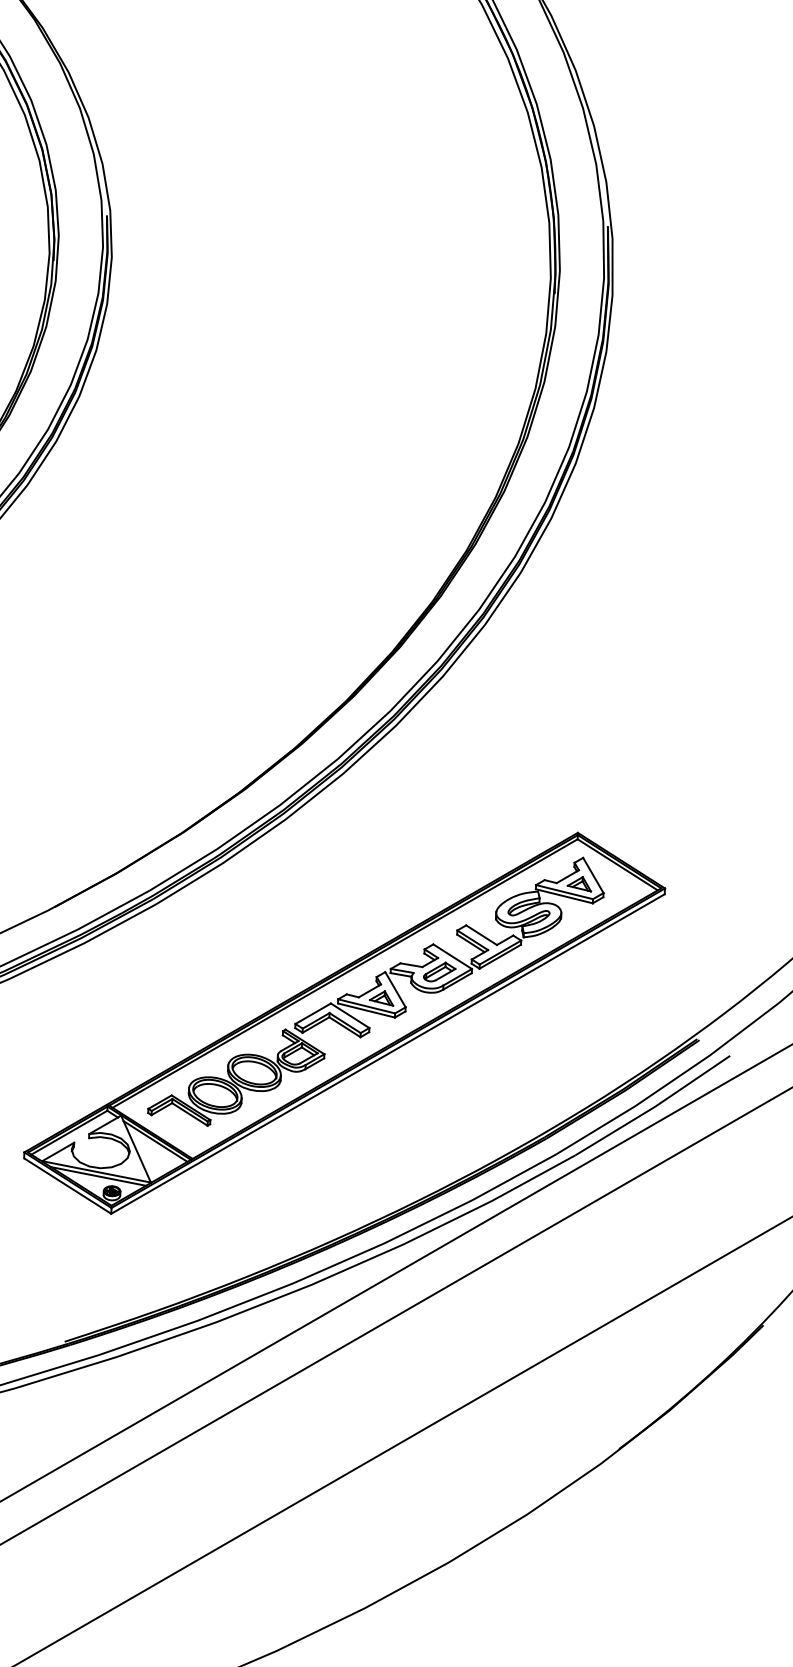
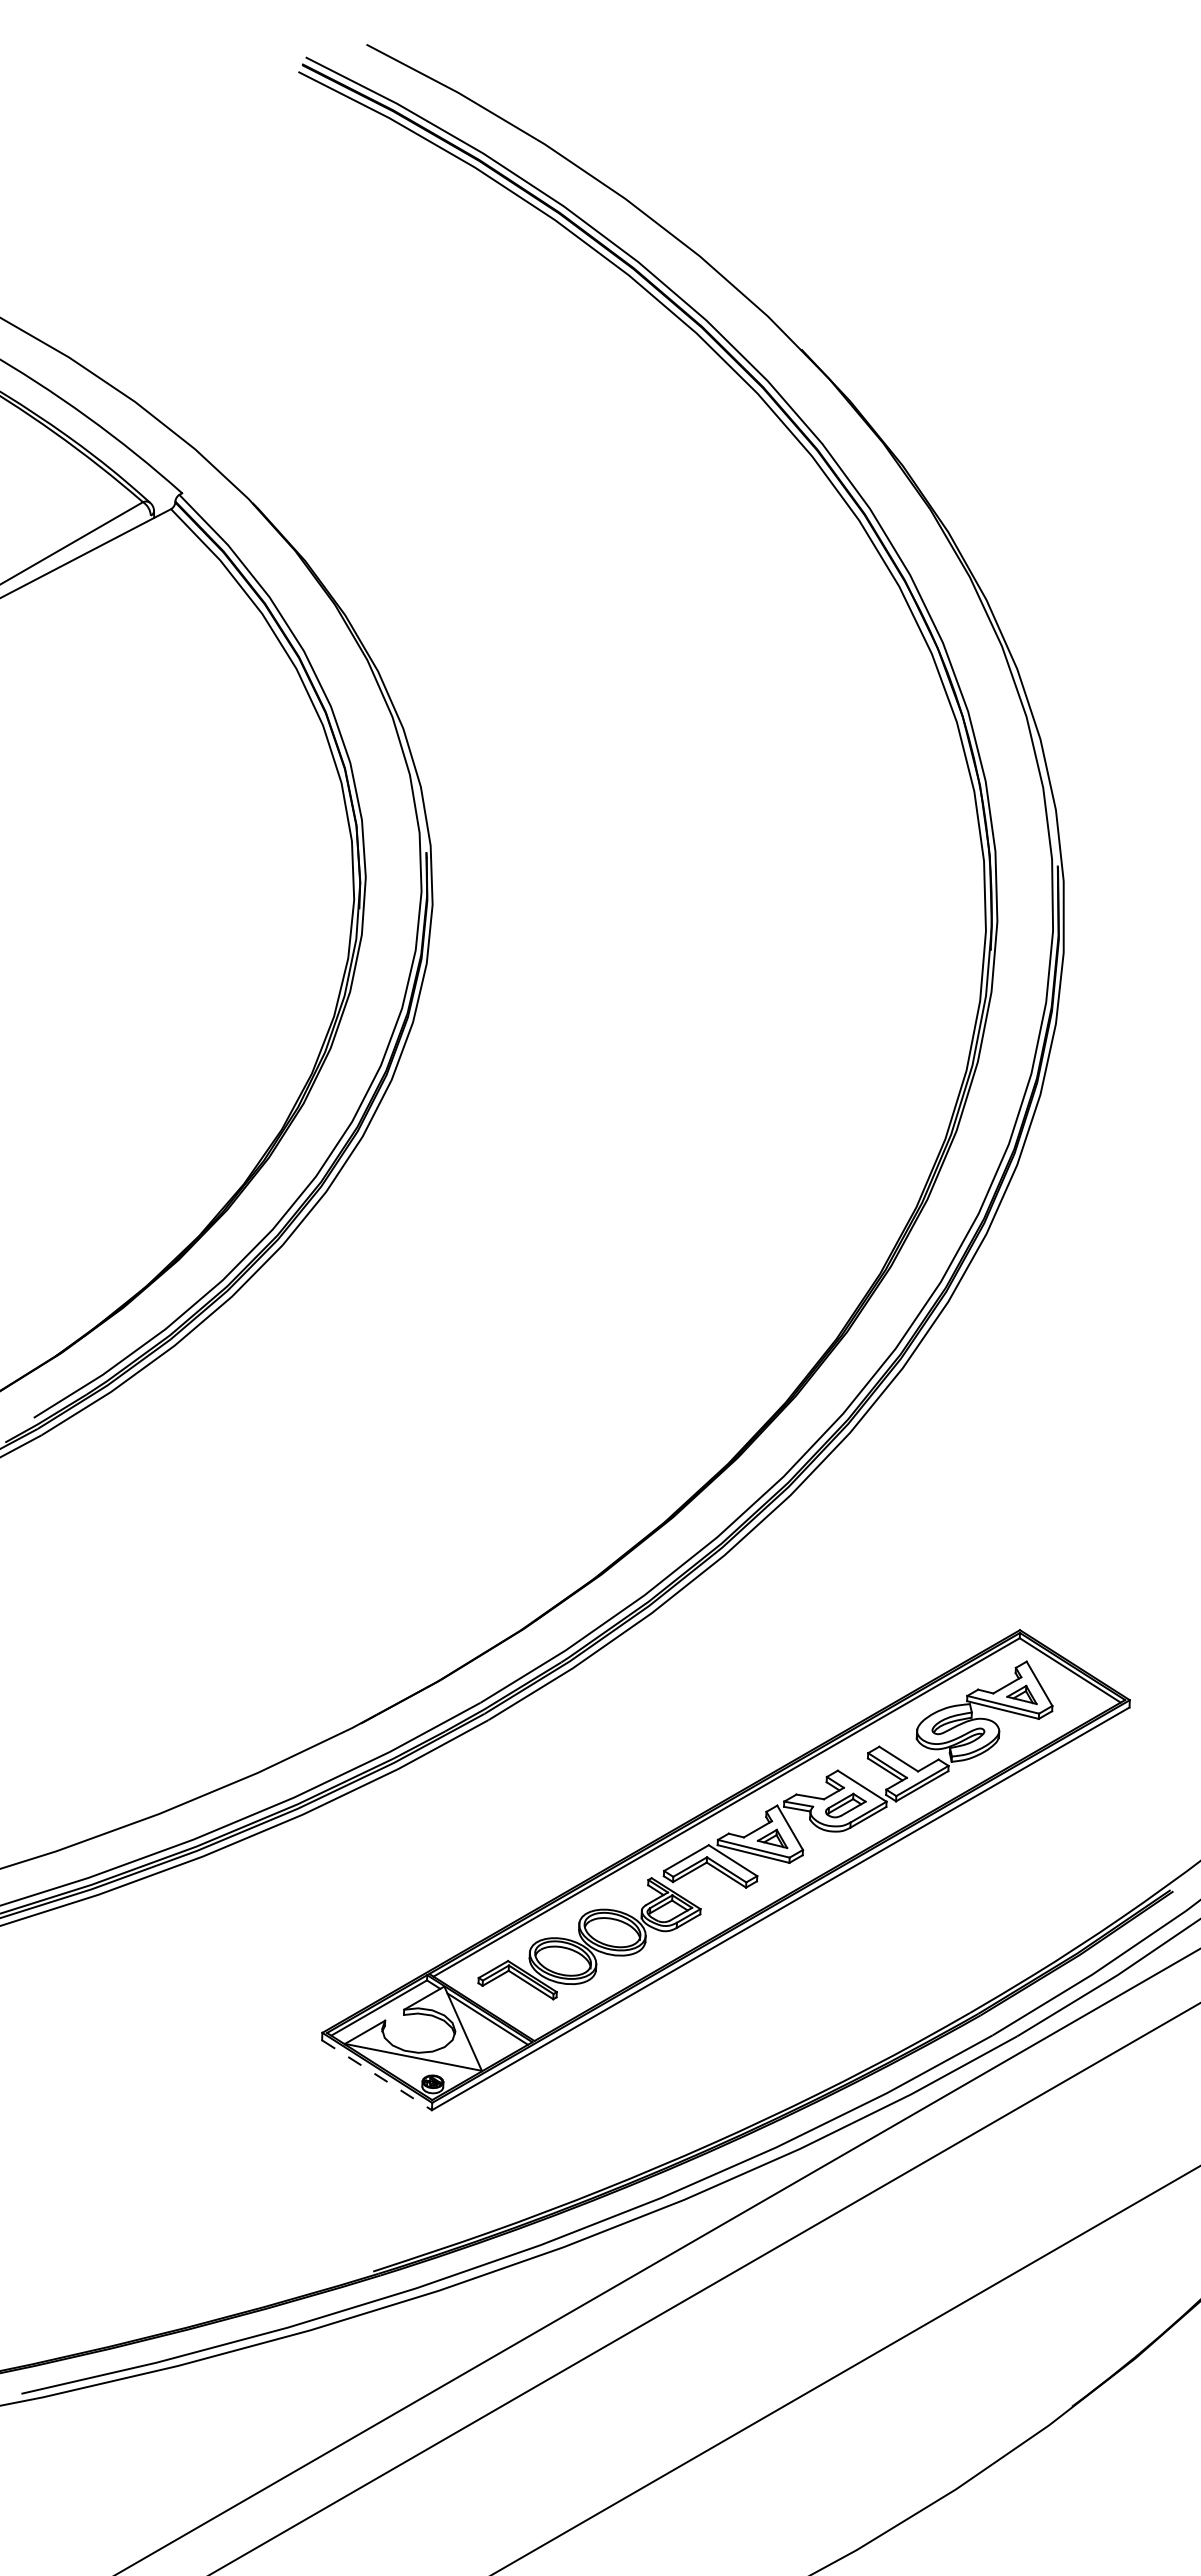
line: (98, 1175) -> (415, 2062), removed
line: (68, 1186) -> (378, 2075), solid -> dashed

